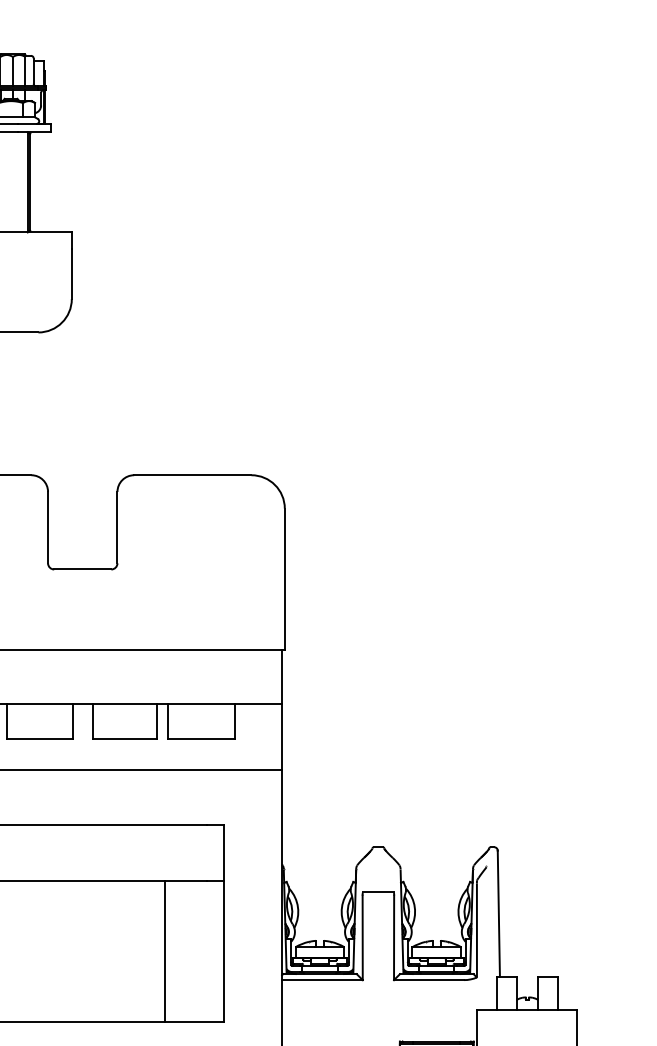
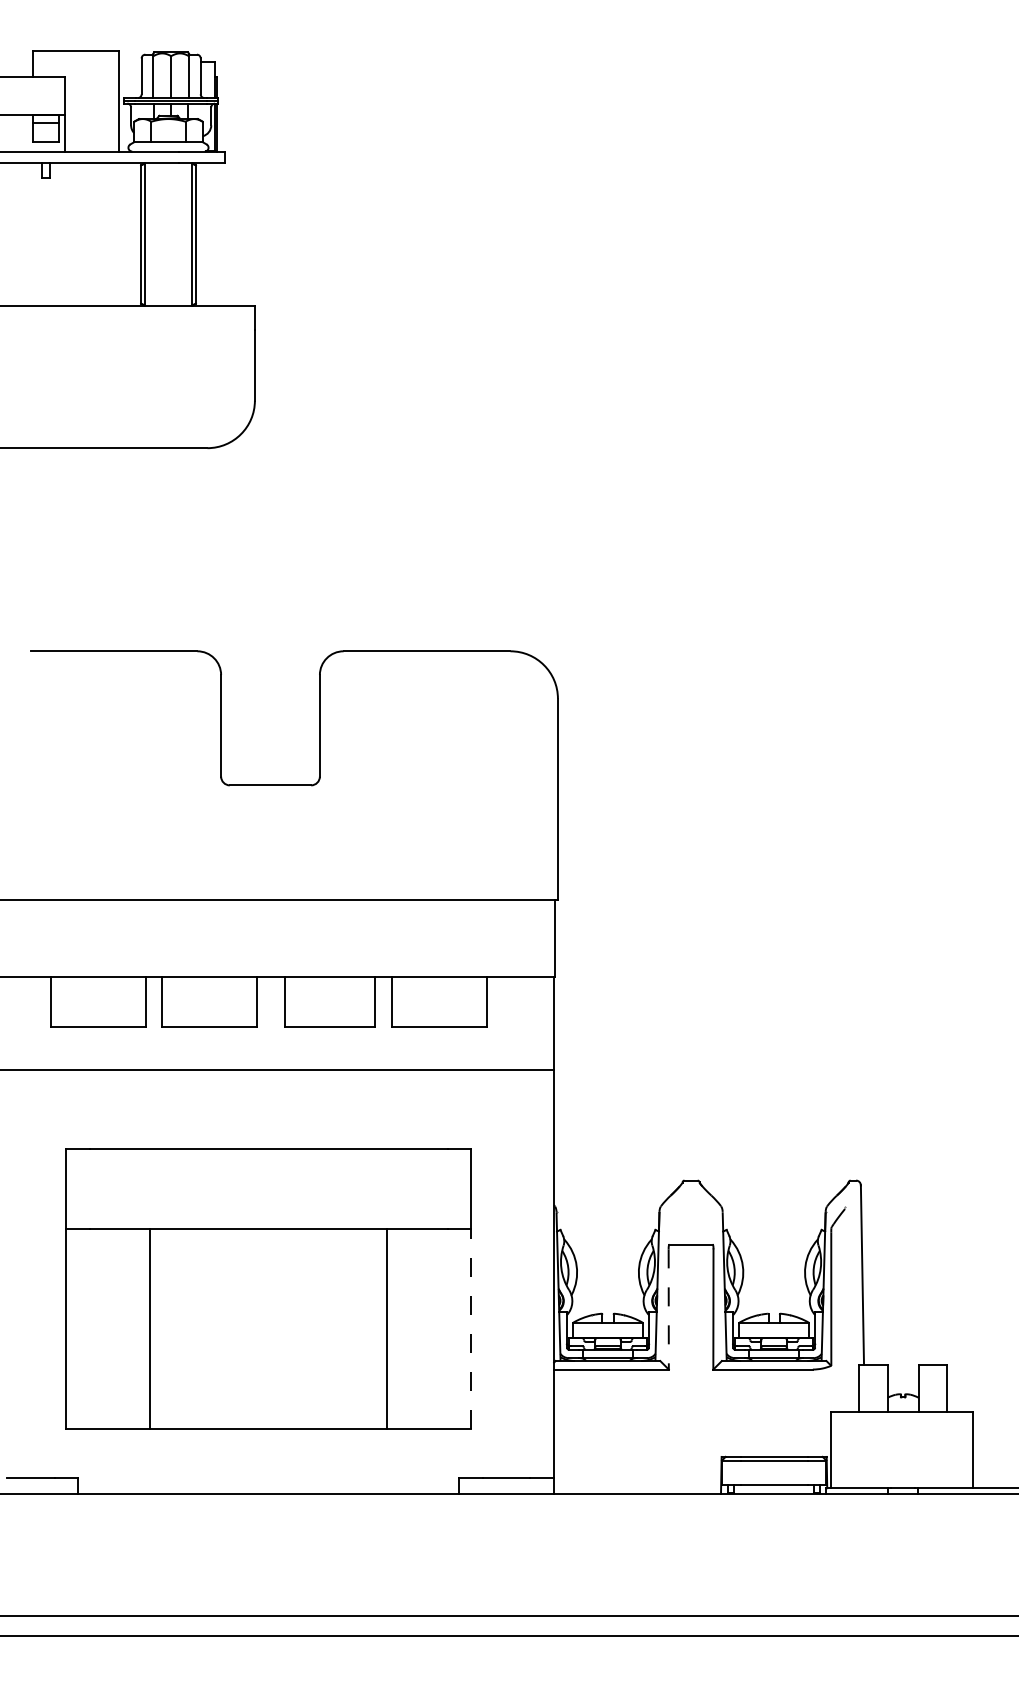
line: (362, 937) -> (668, 1309), solid -> dashed
line: (224, 951) -> (471, 1328), solid -> dashed

